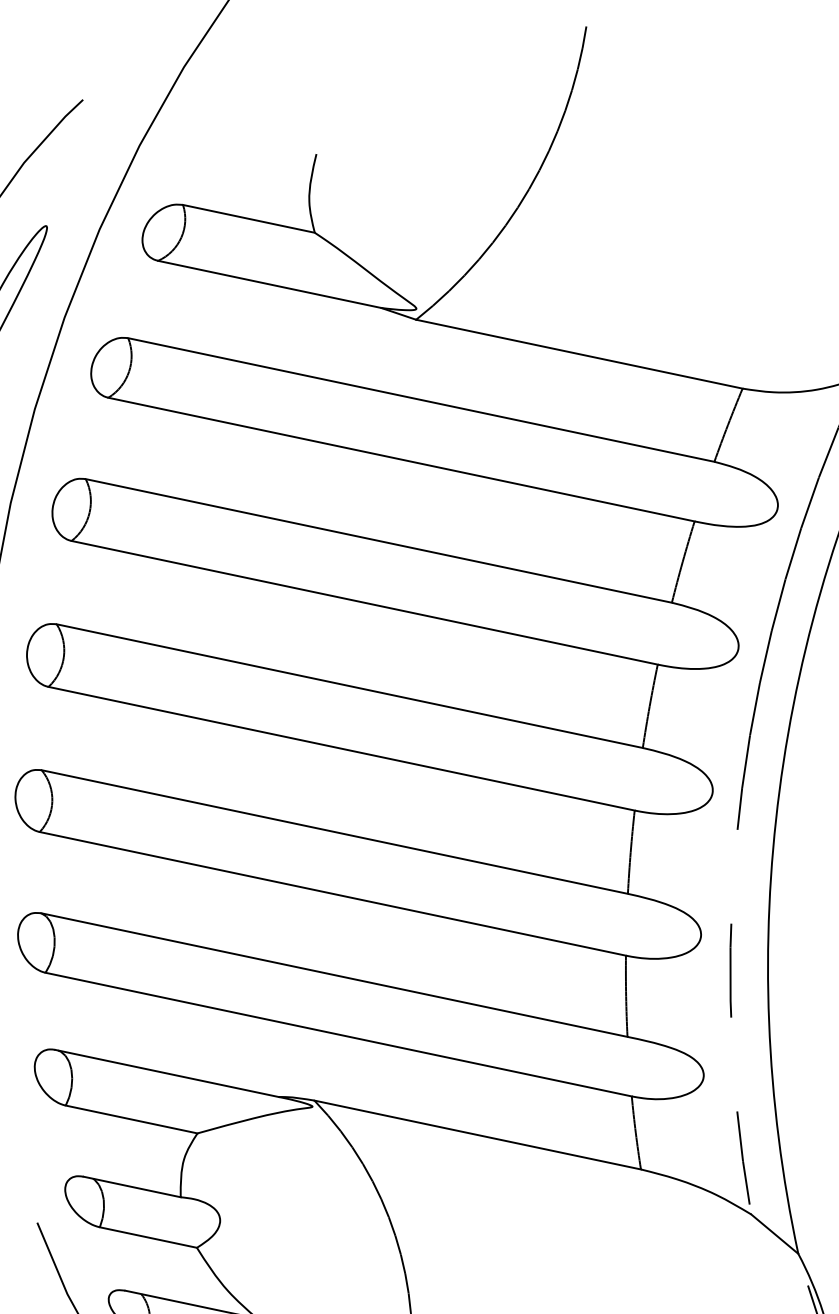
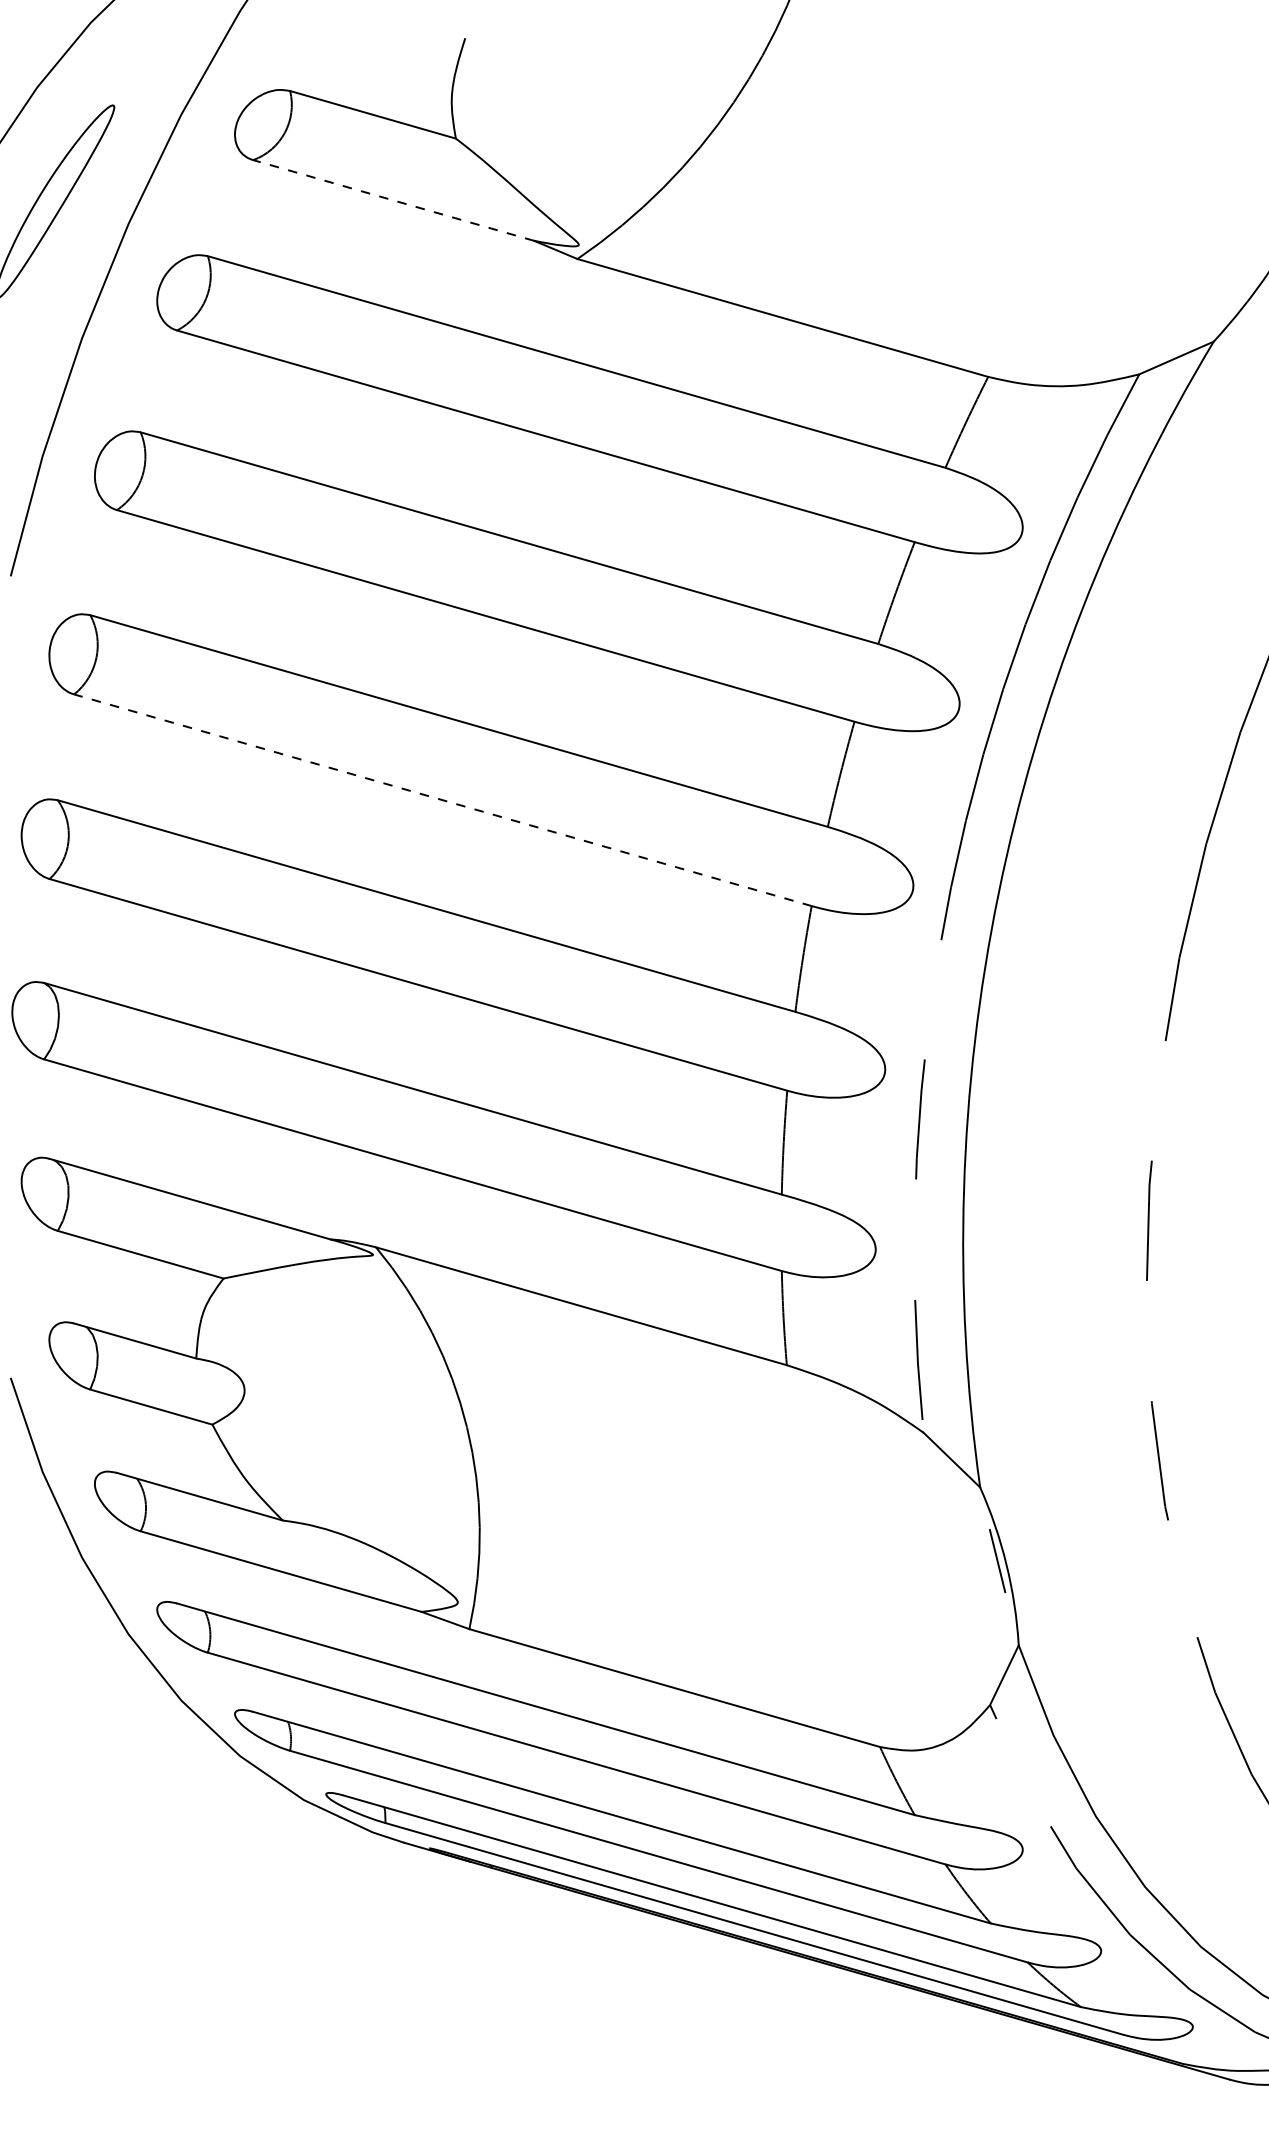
line: (269, 284) -> (393, 200), solid -> dashed
line: (341, 748) -> (442, 800), solid -> dashed

